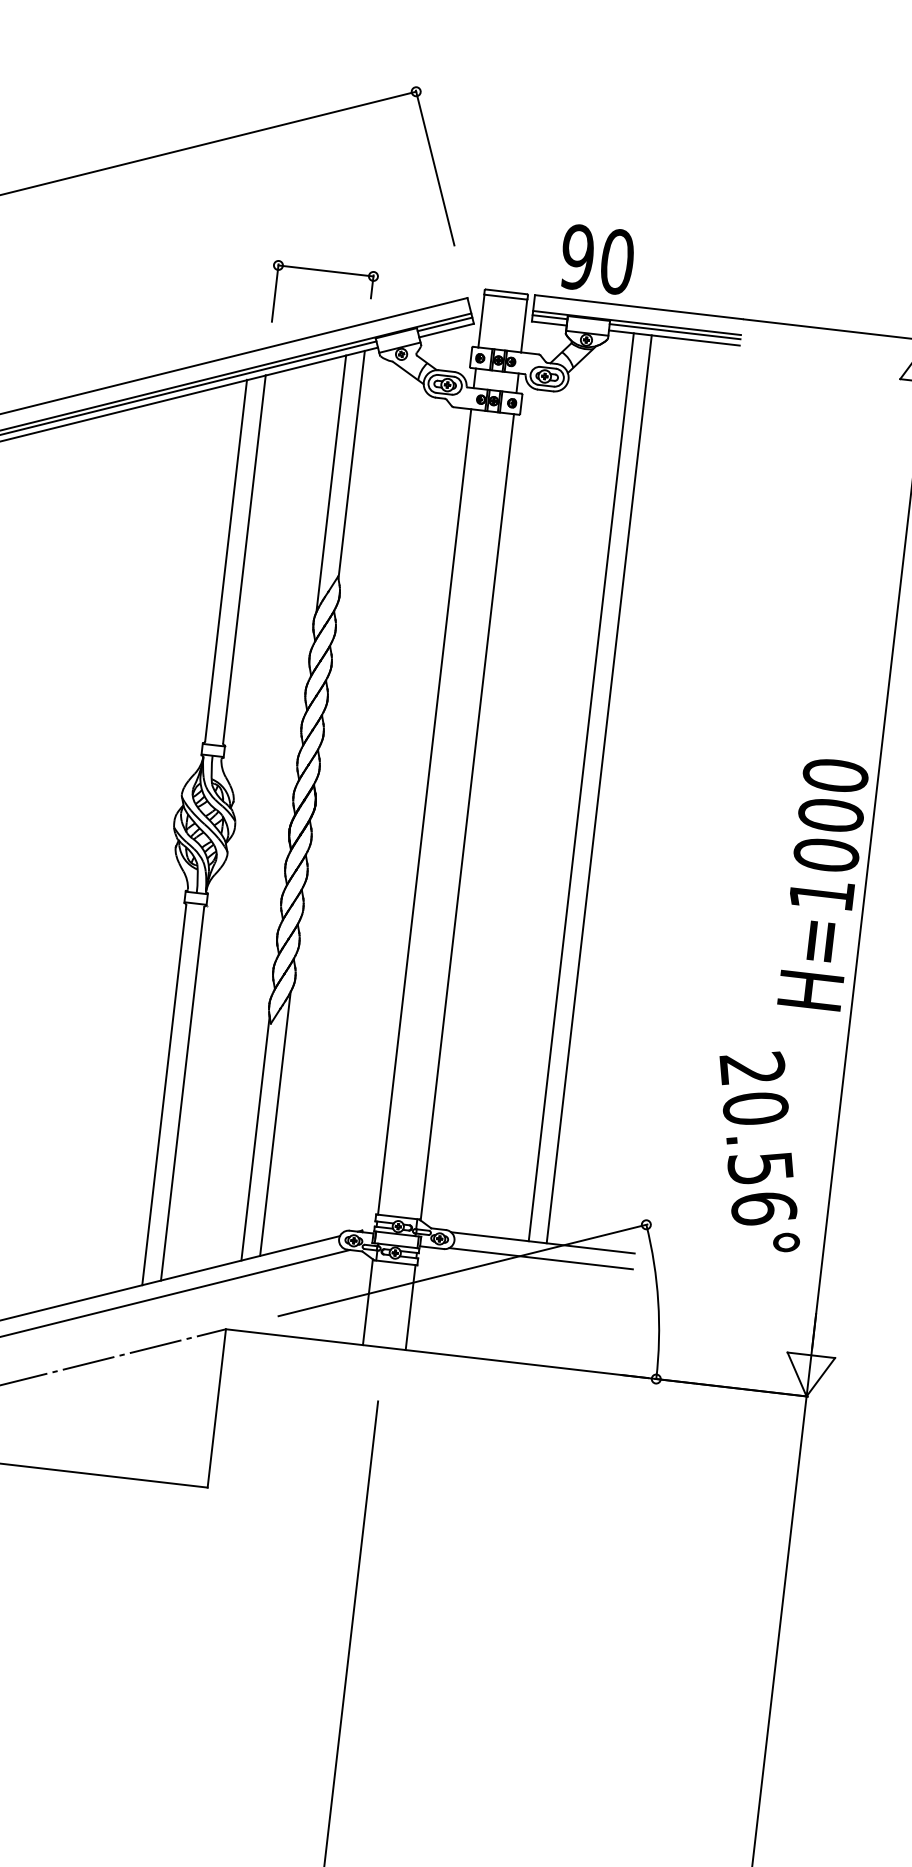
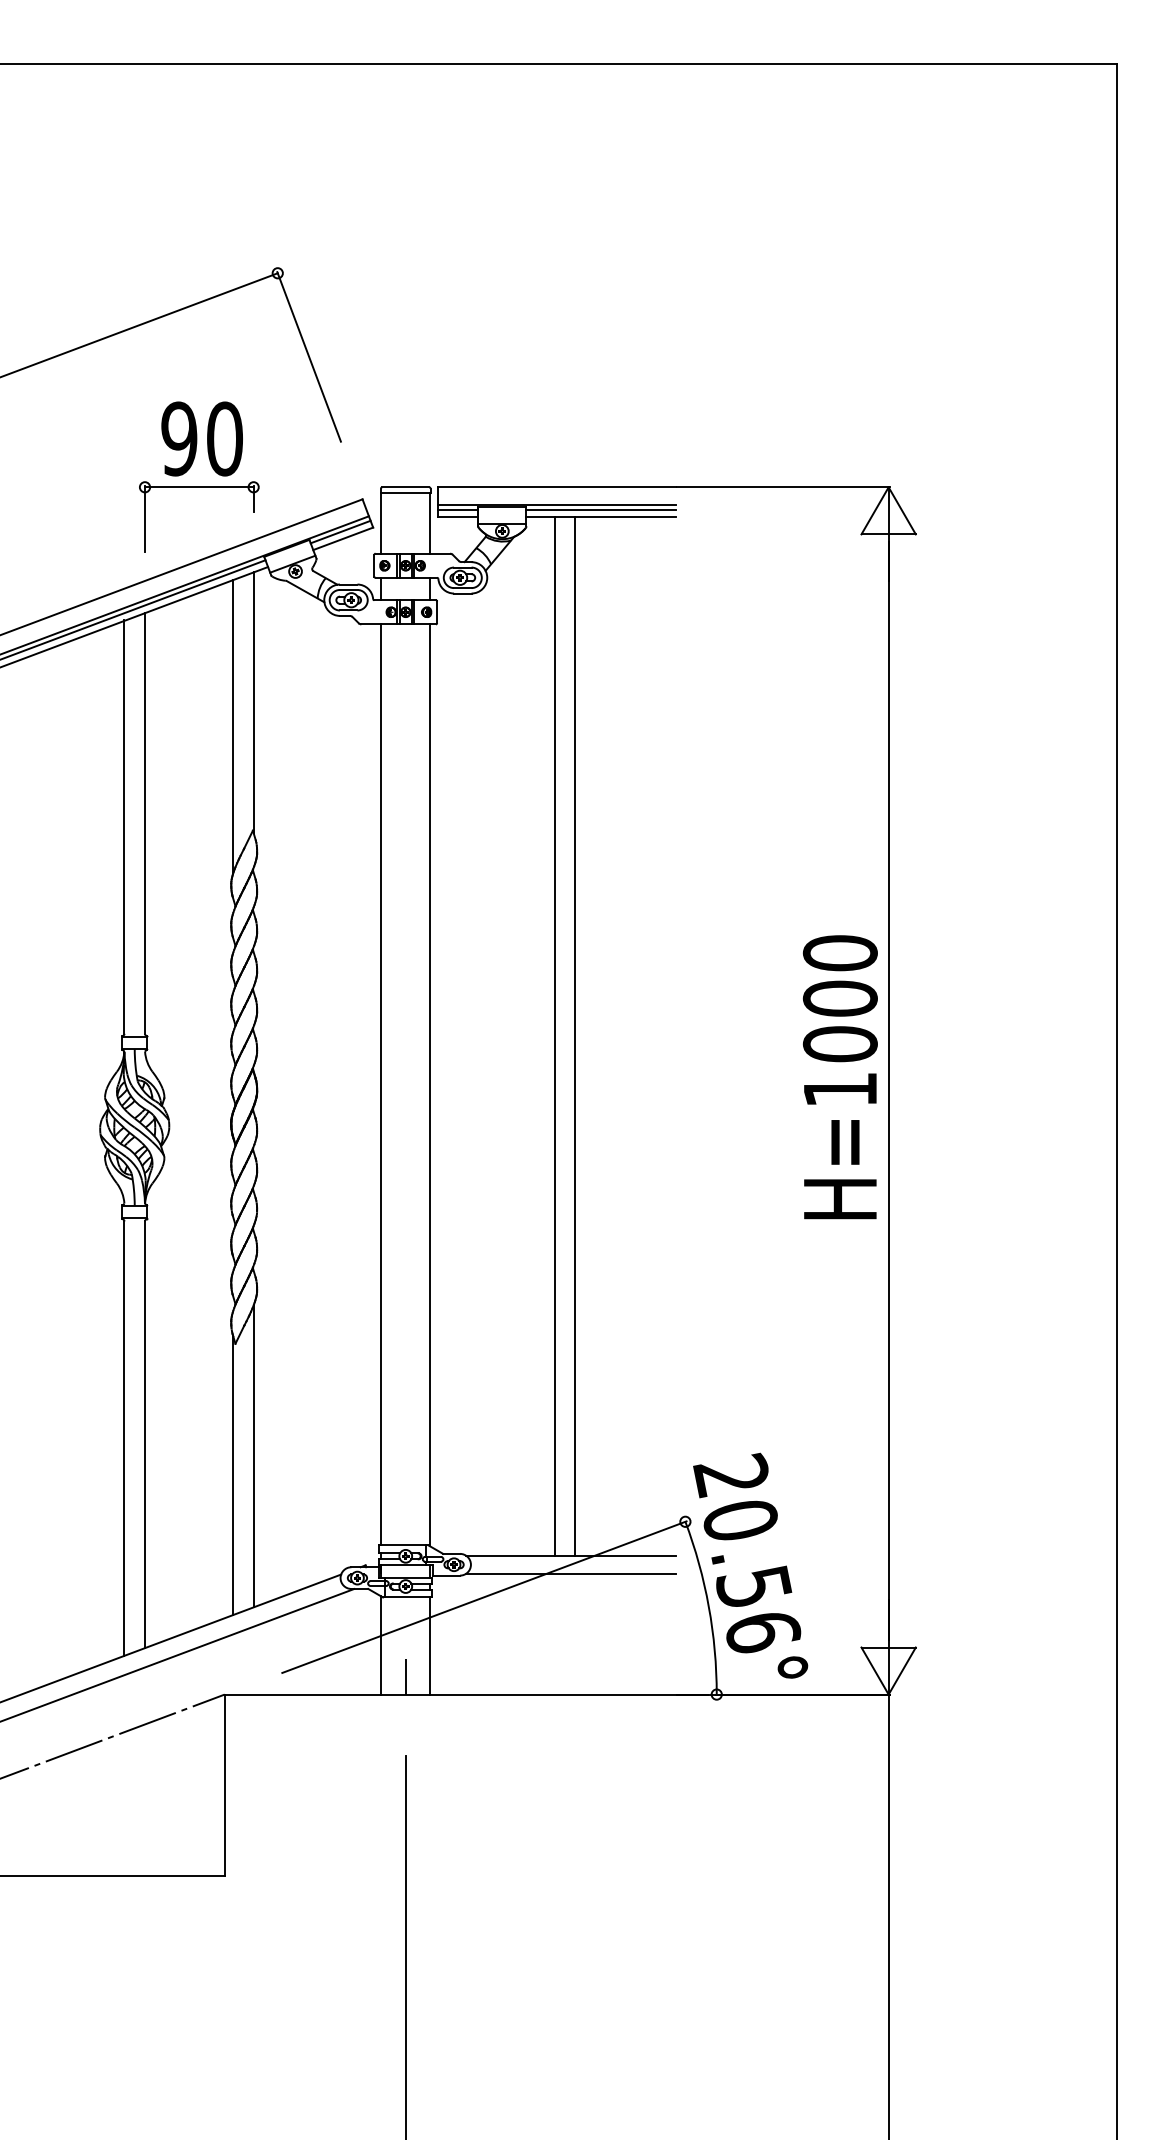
text: (596, 259) -> (201, 438), moved
text: (822, 884) -> (839, 1077), moved
text: (759, 1149) -> (750, 1565), moved
line: (385, 1331) -> (405, 1676), added

